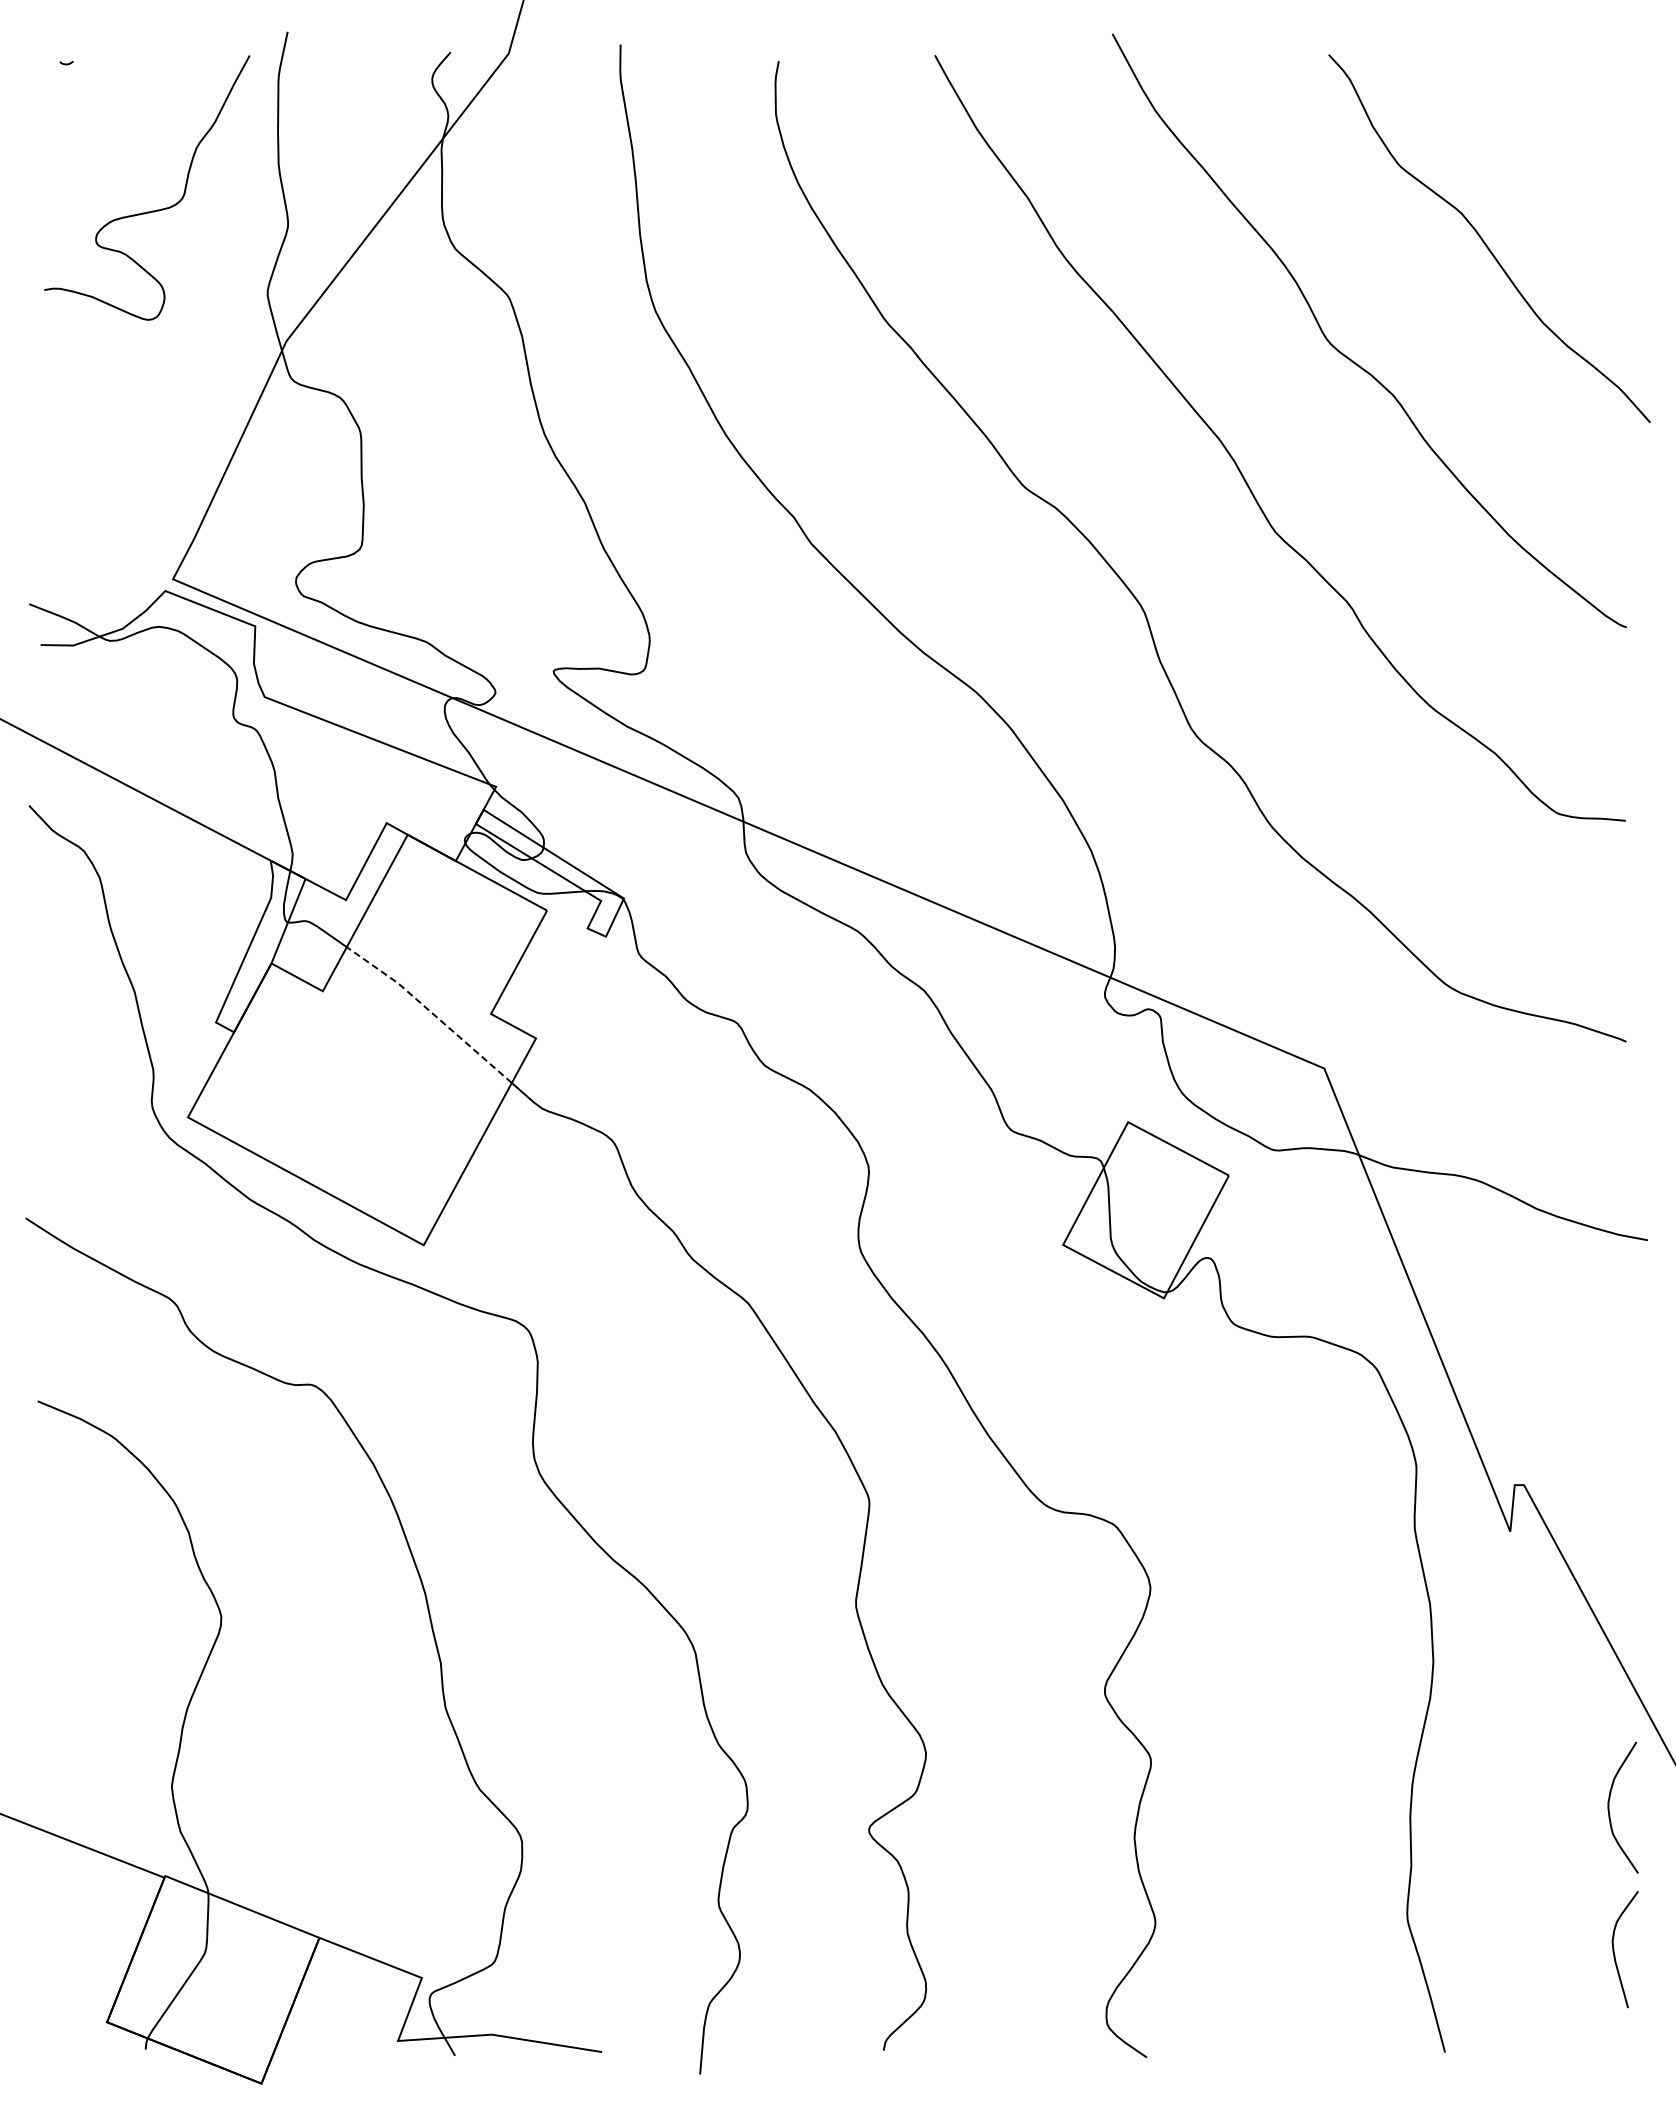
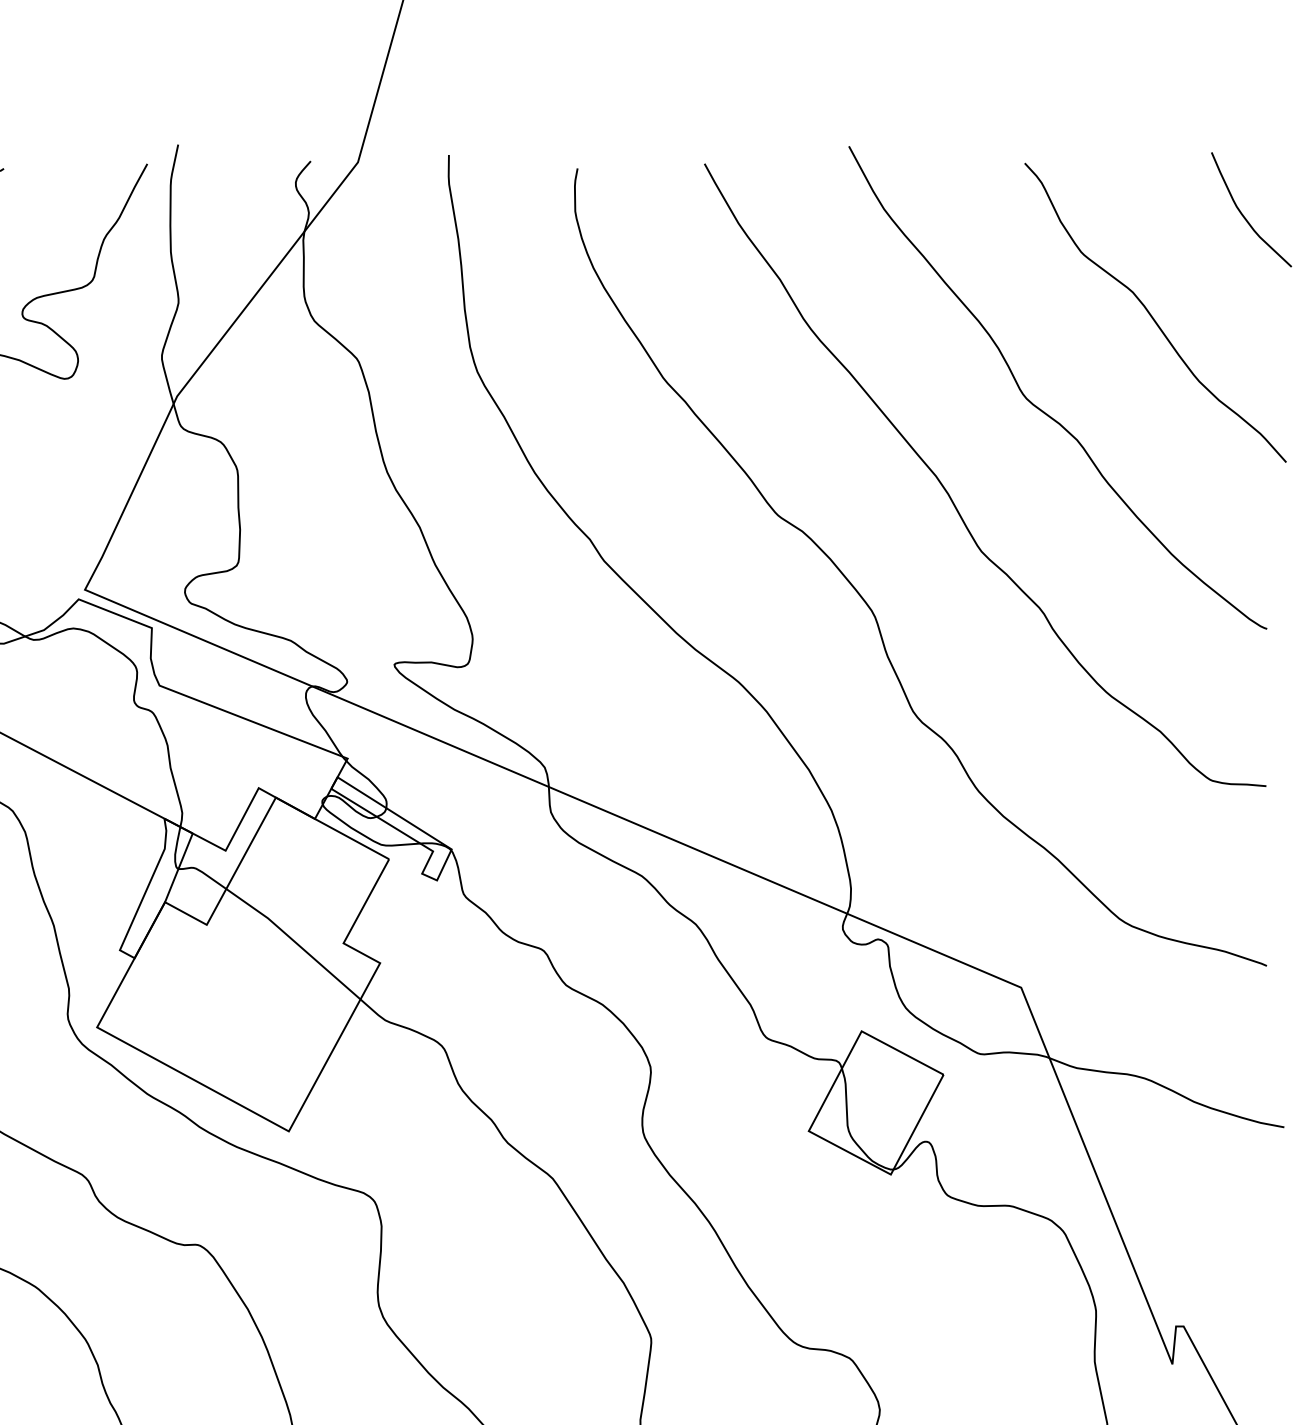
curve: (1598, 119) -> (1244, 215), added
line: (430, 1012) -> (294, 942), dashed -> solid

